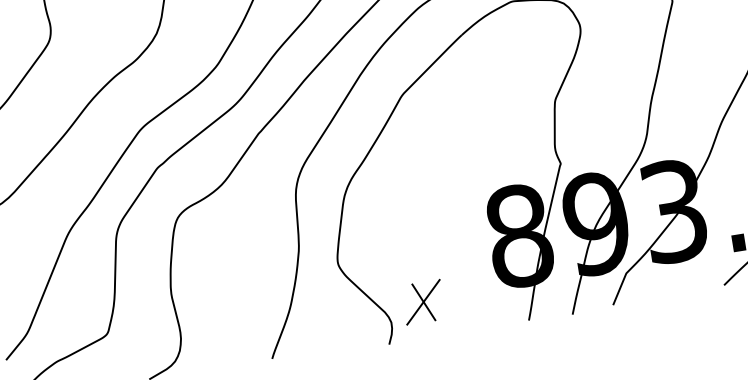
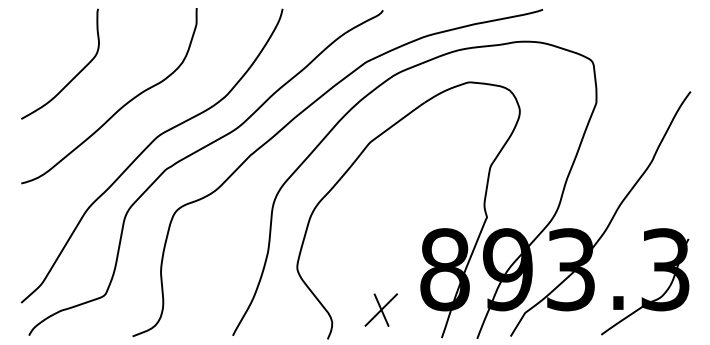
part: (422, 301) -> (380, 309), moved

